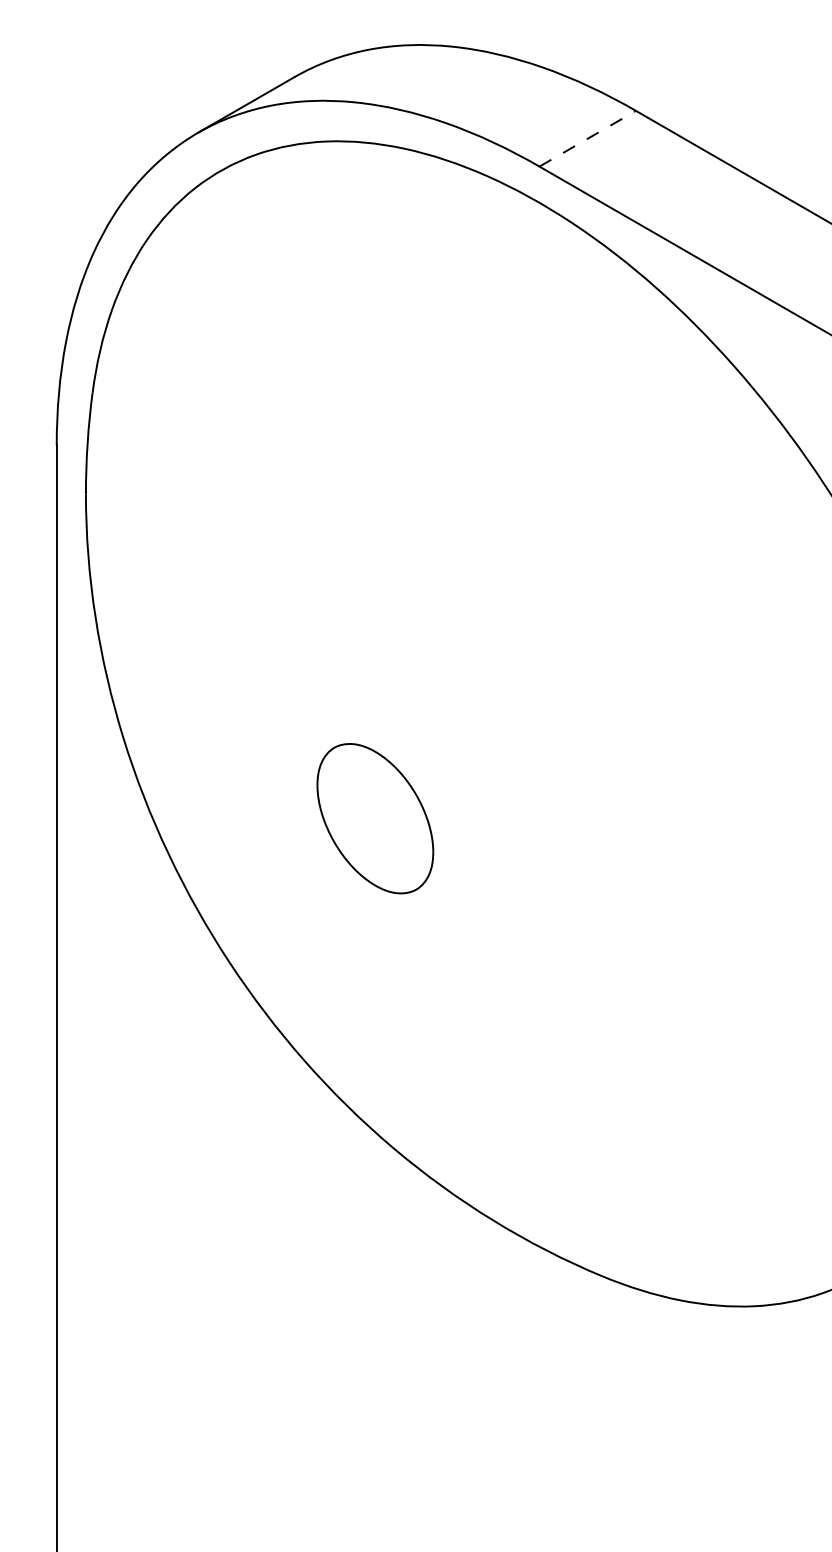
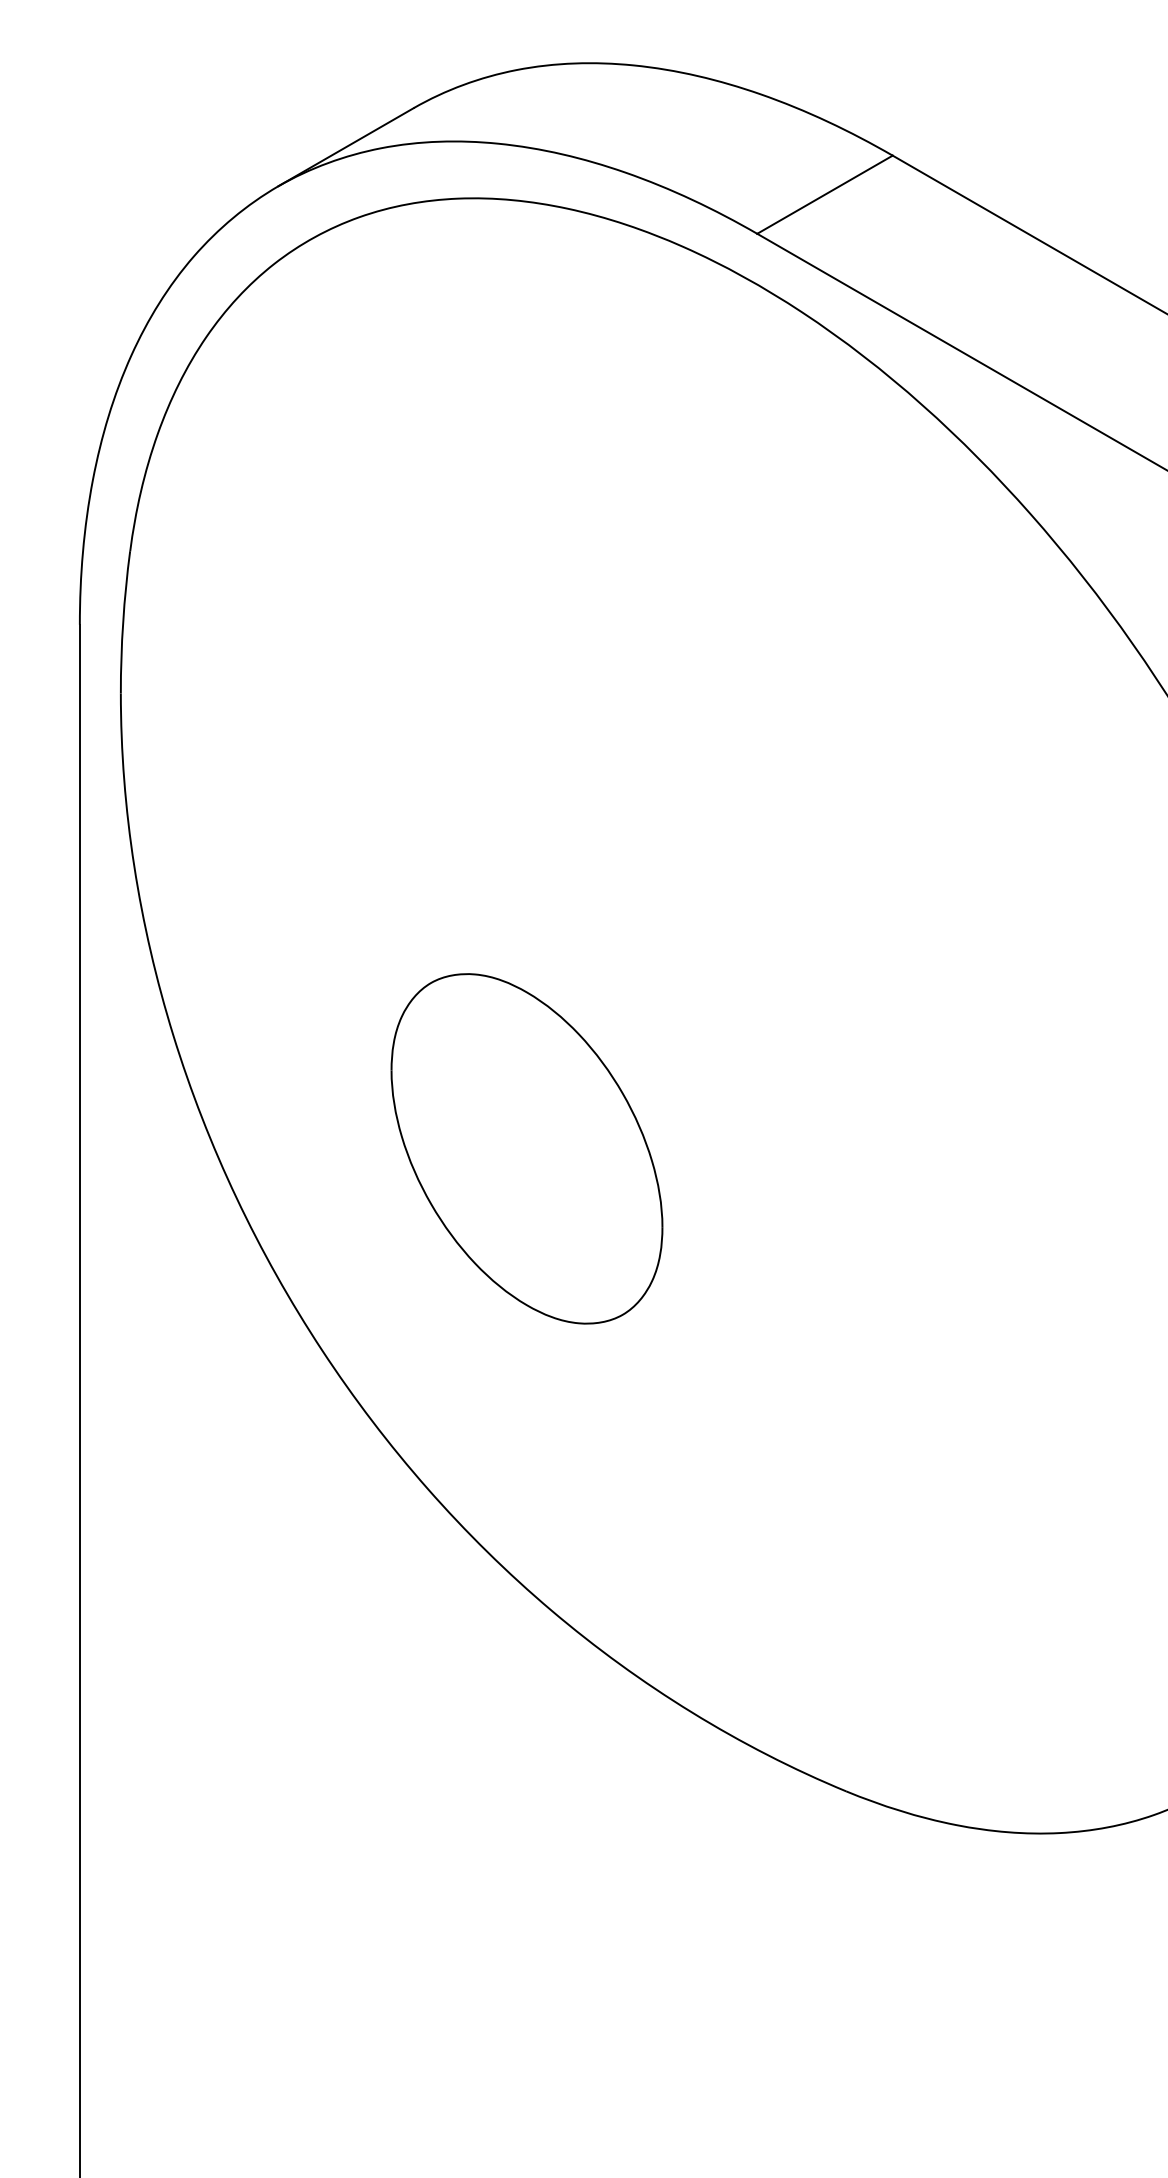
line: (588, 138) -> (825, 194), dashed -> solid
part: (375, 818) -> (526, 1148), size x1.67

